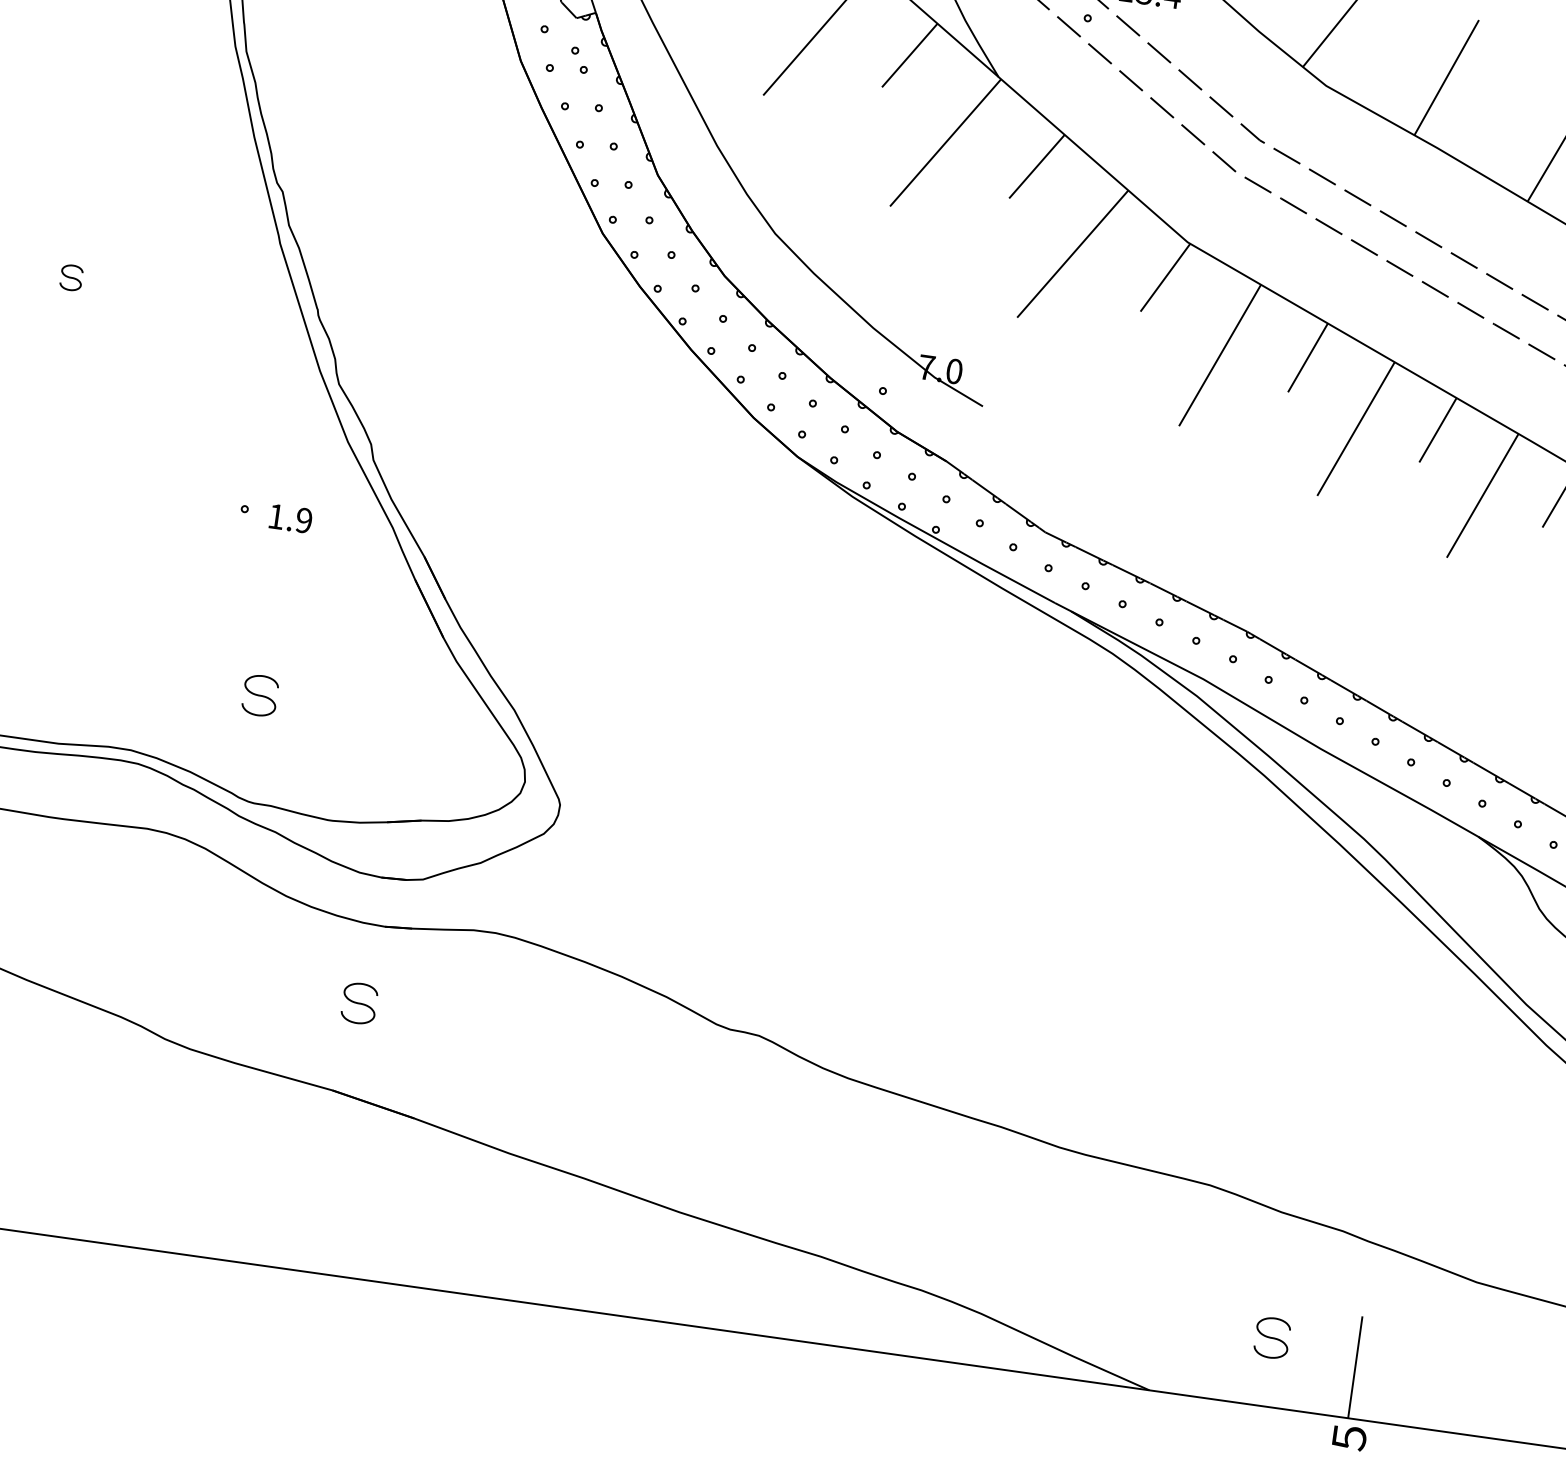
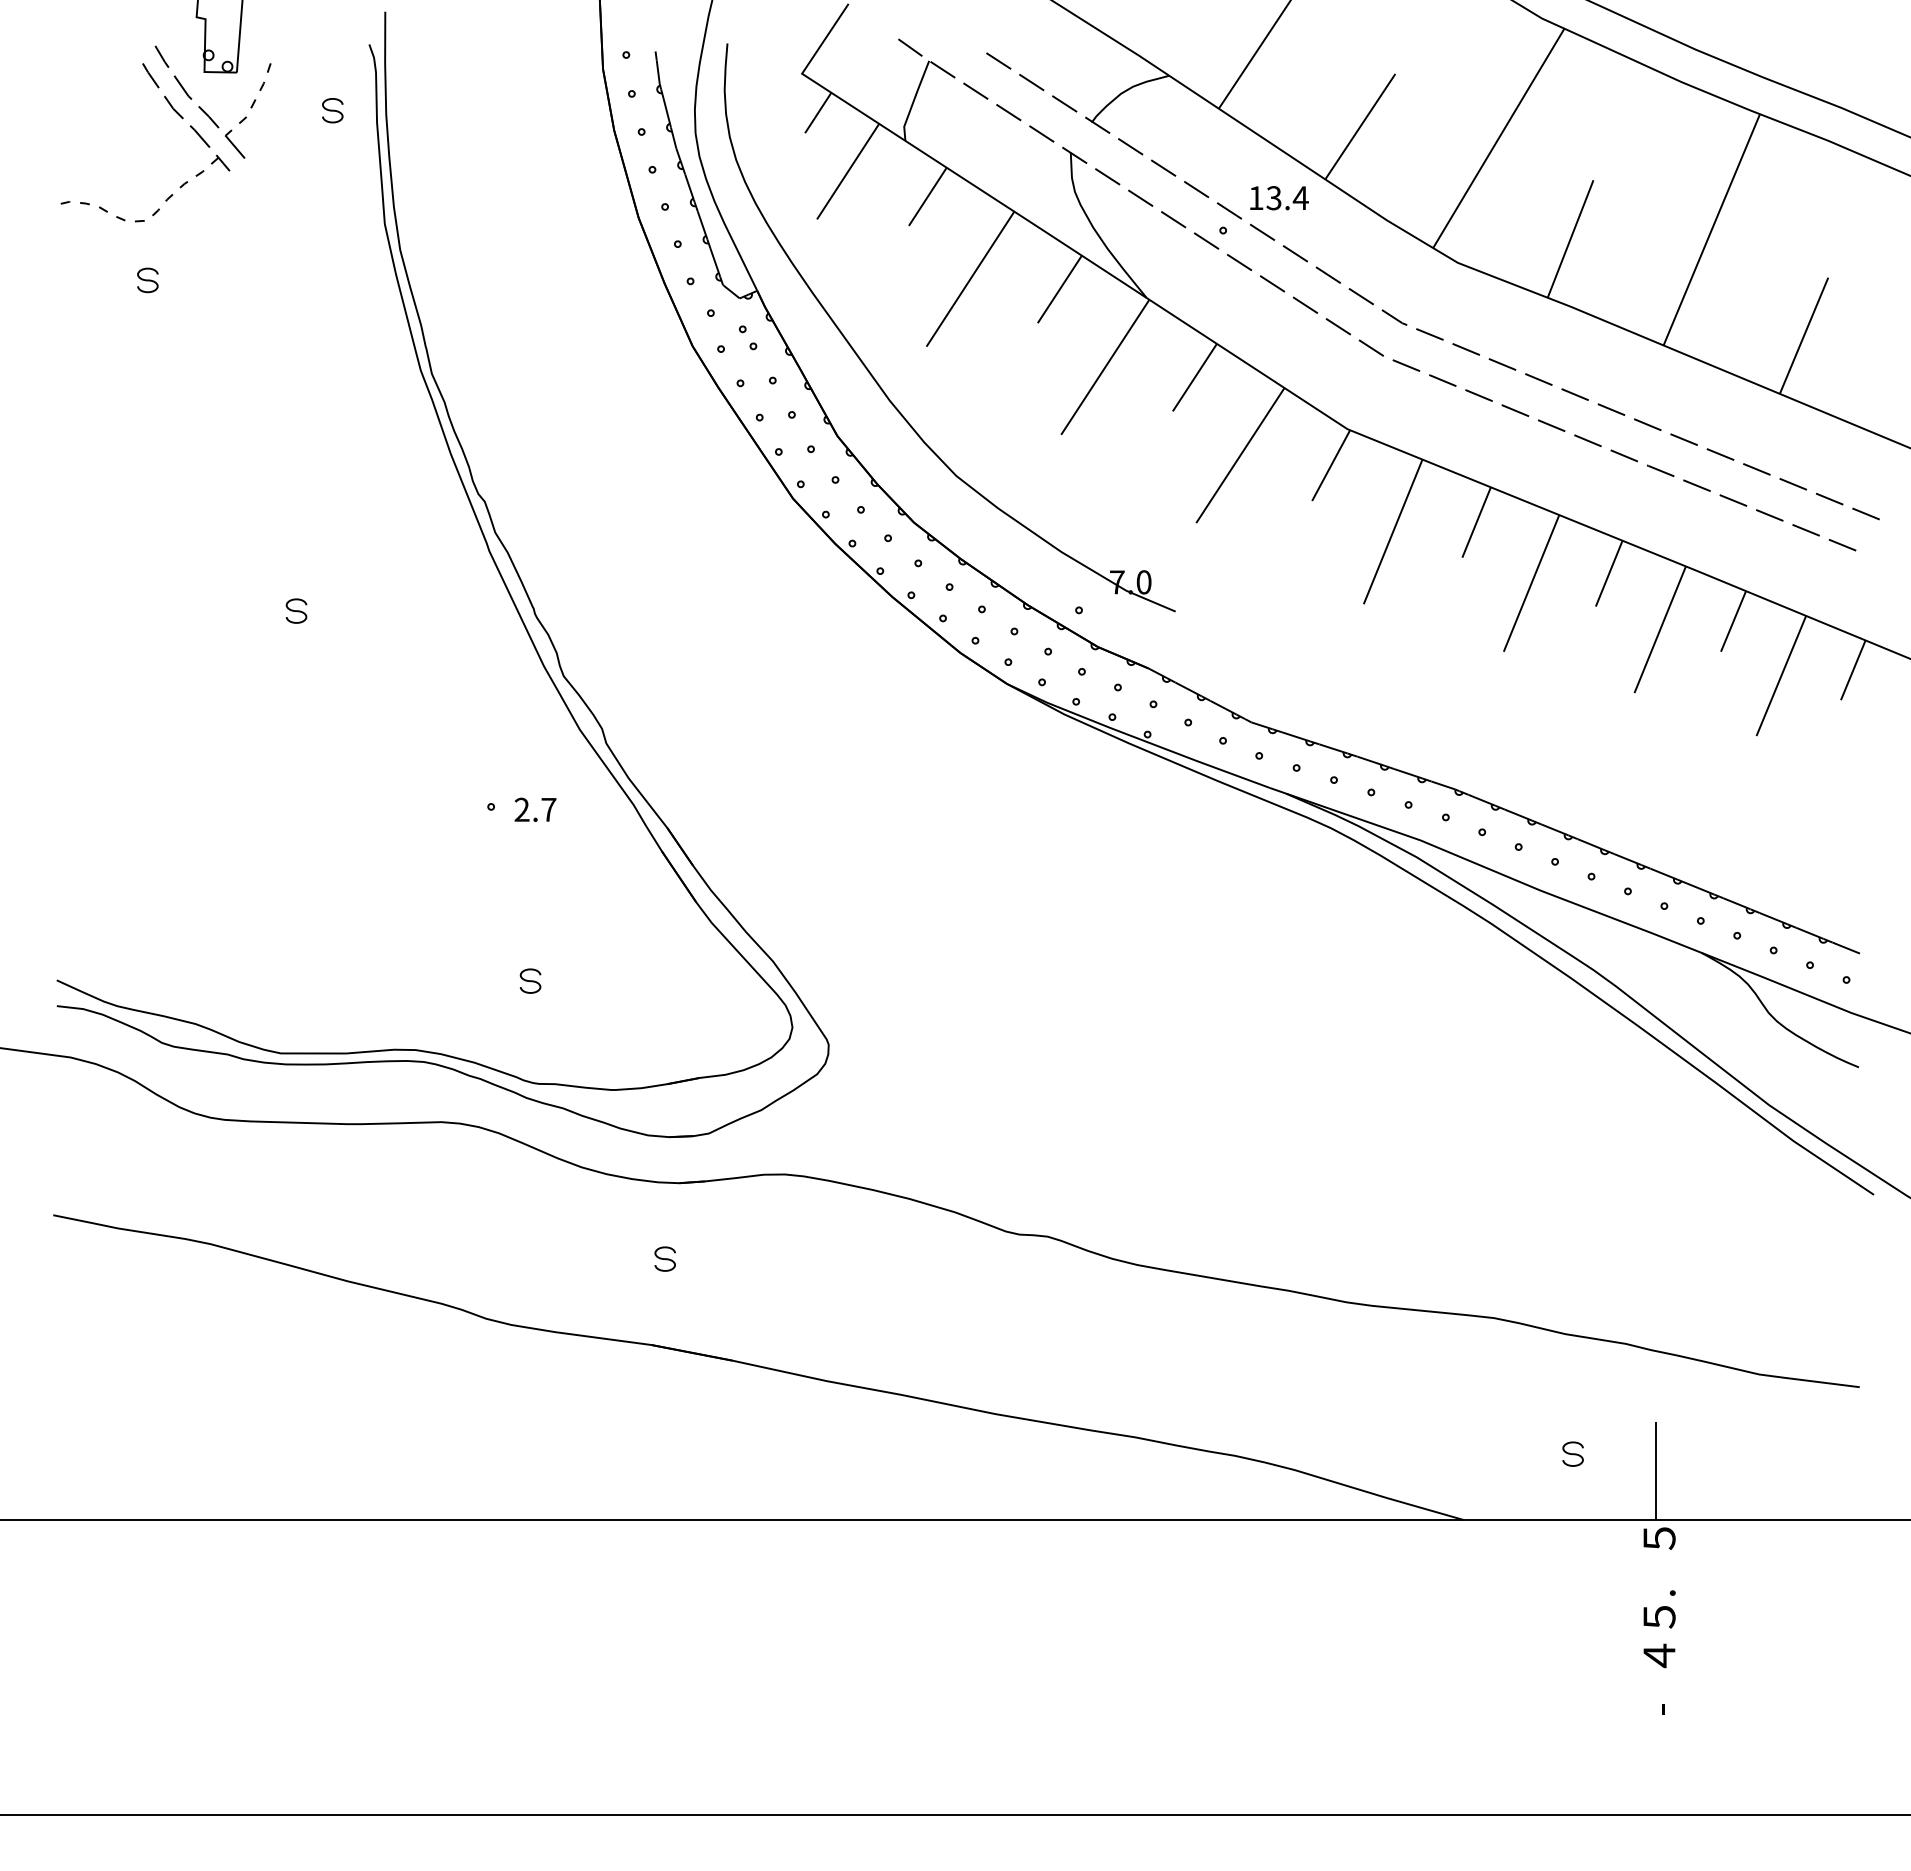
text: (290, 518) -> (535, 809), 1.9 -> 2.7
part: (260, 694) -> (530, 980), size x0.62
part: (358, 1002) -> (664, 1258), size x0.62
part: (1271, 1337) -> (1572, 1453), size x0.62

